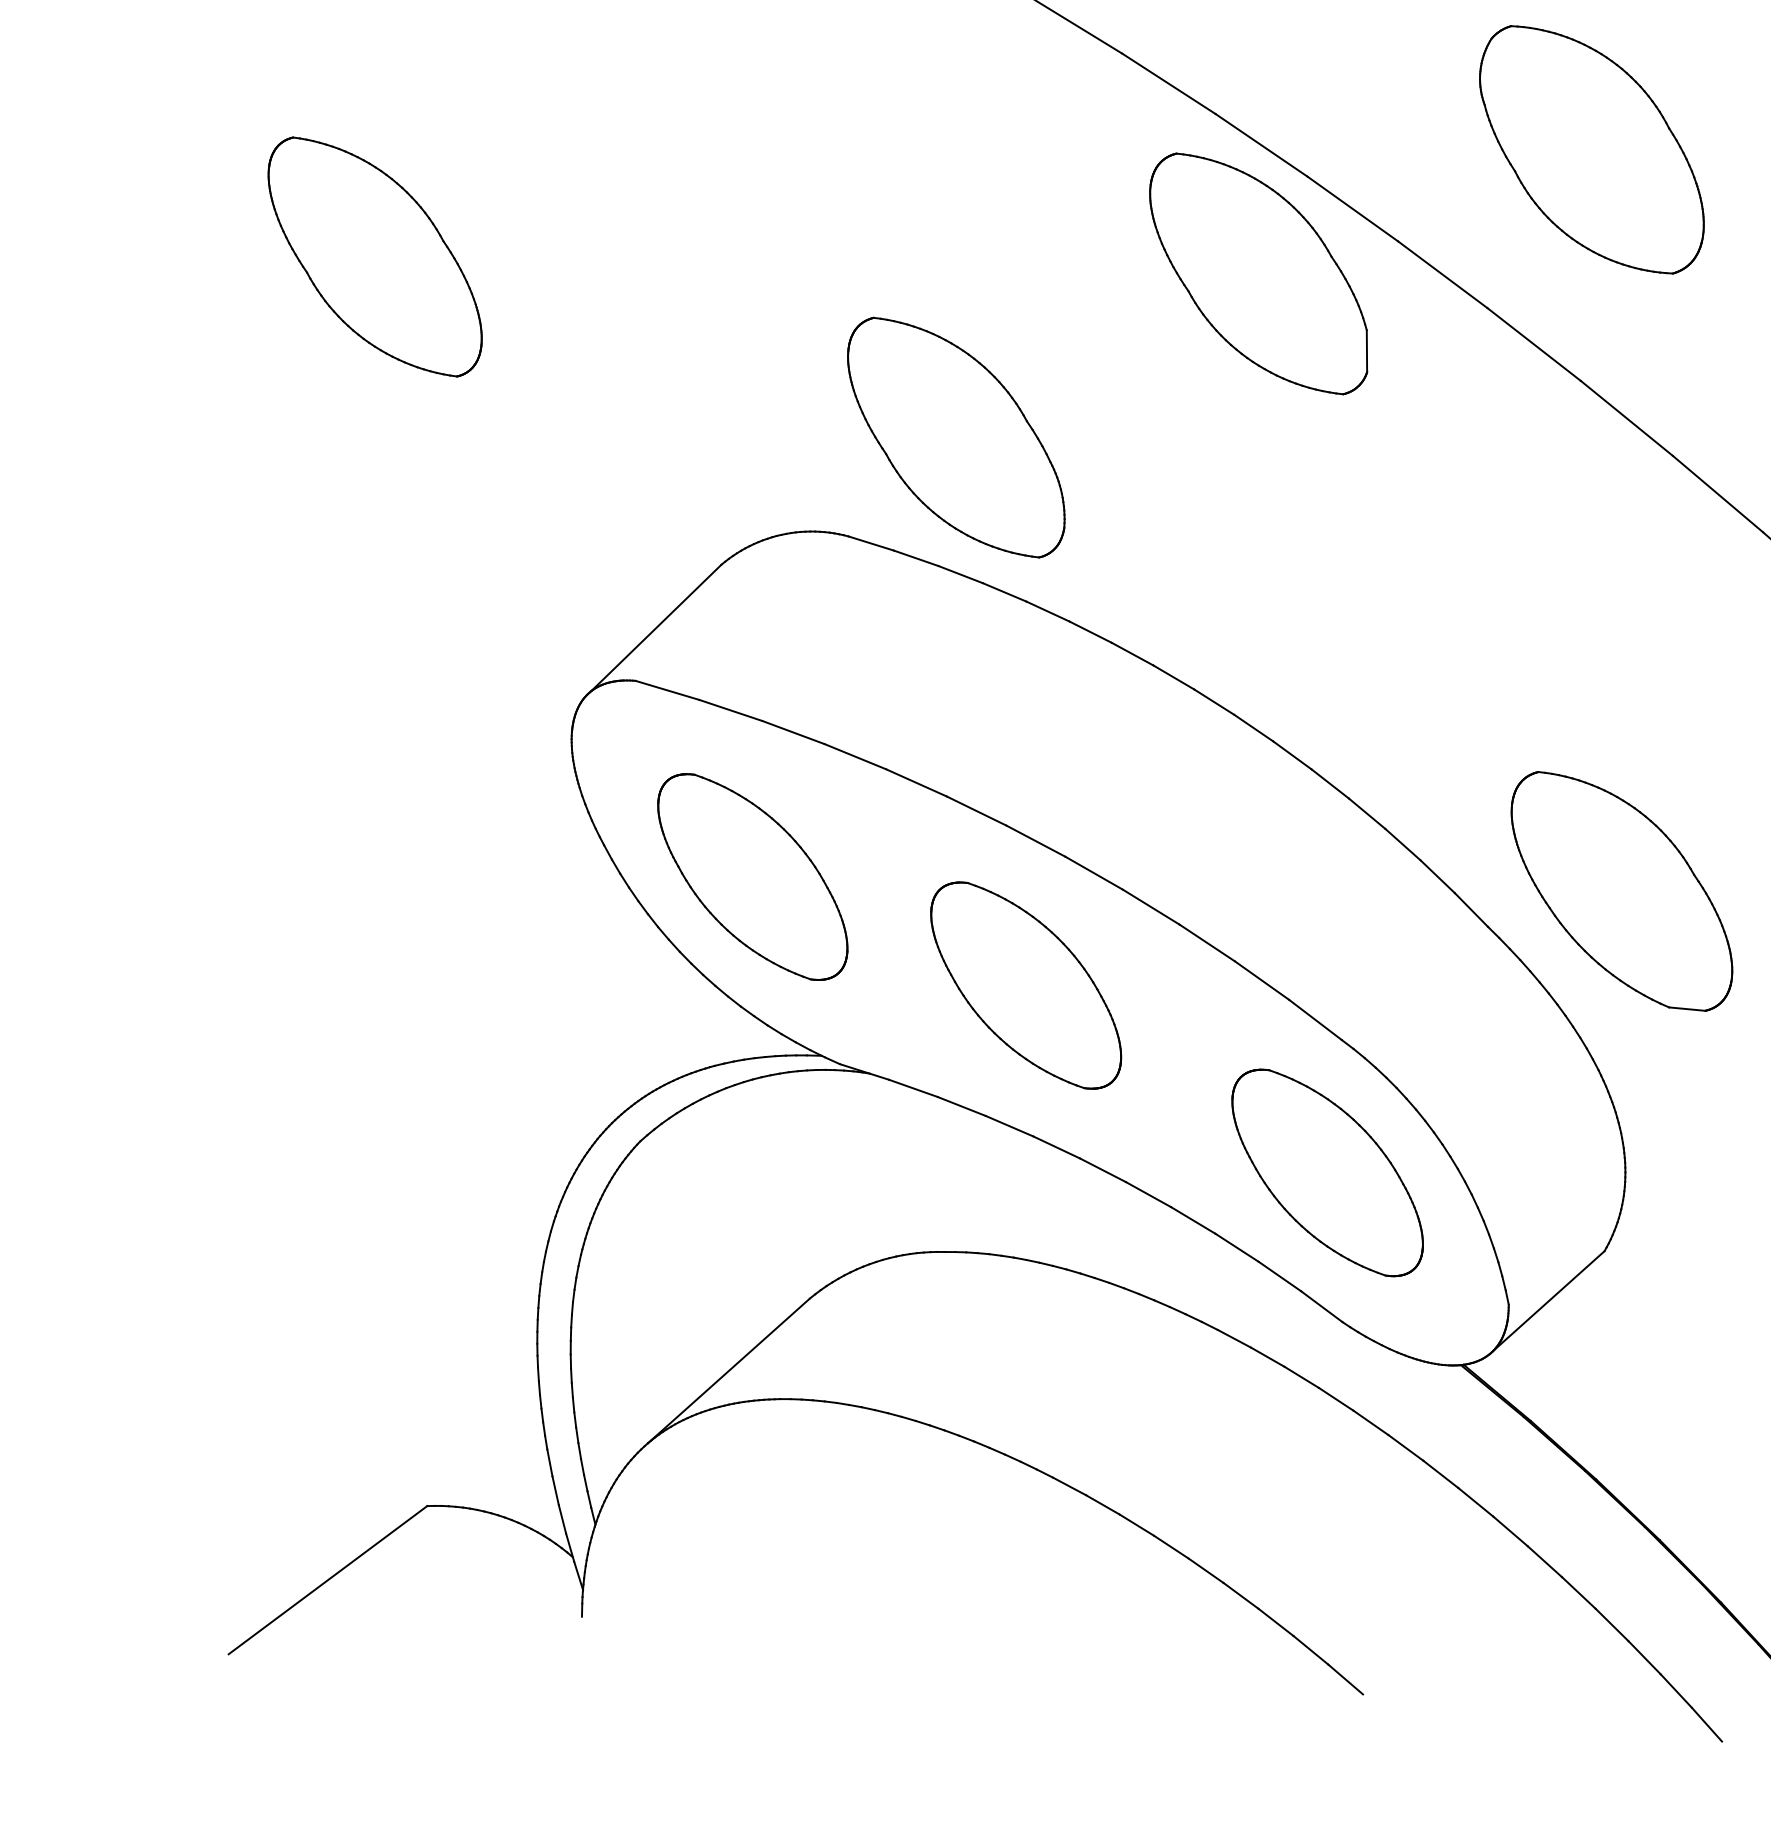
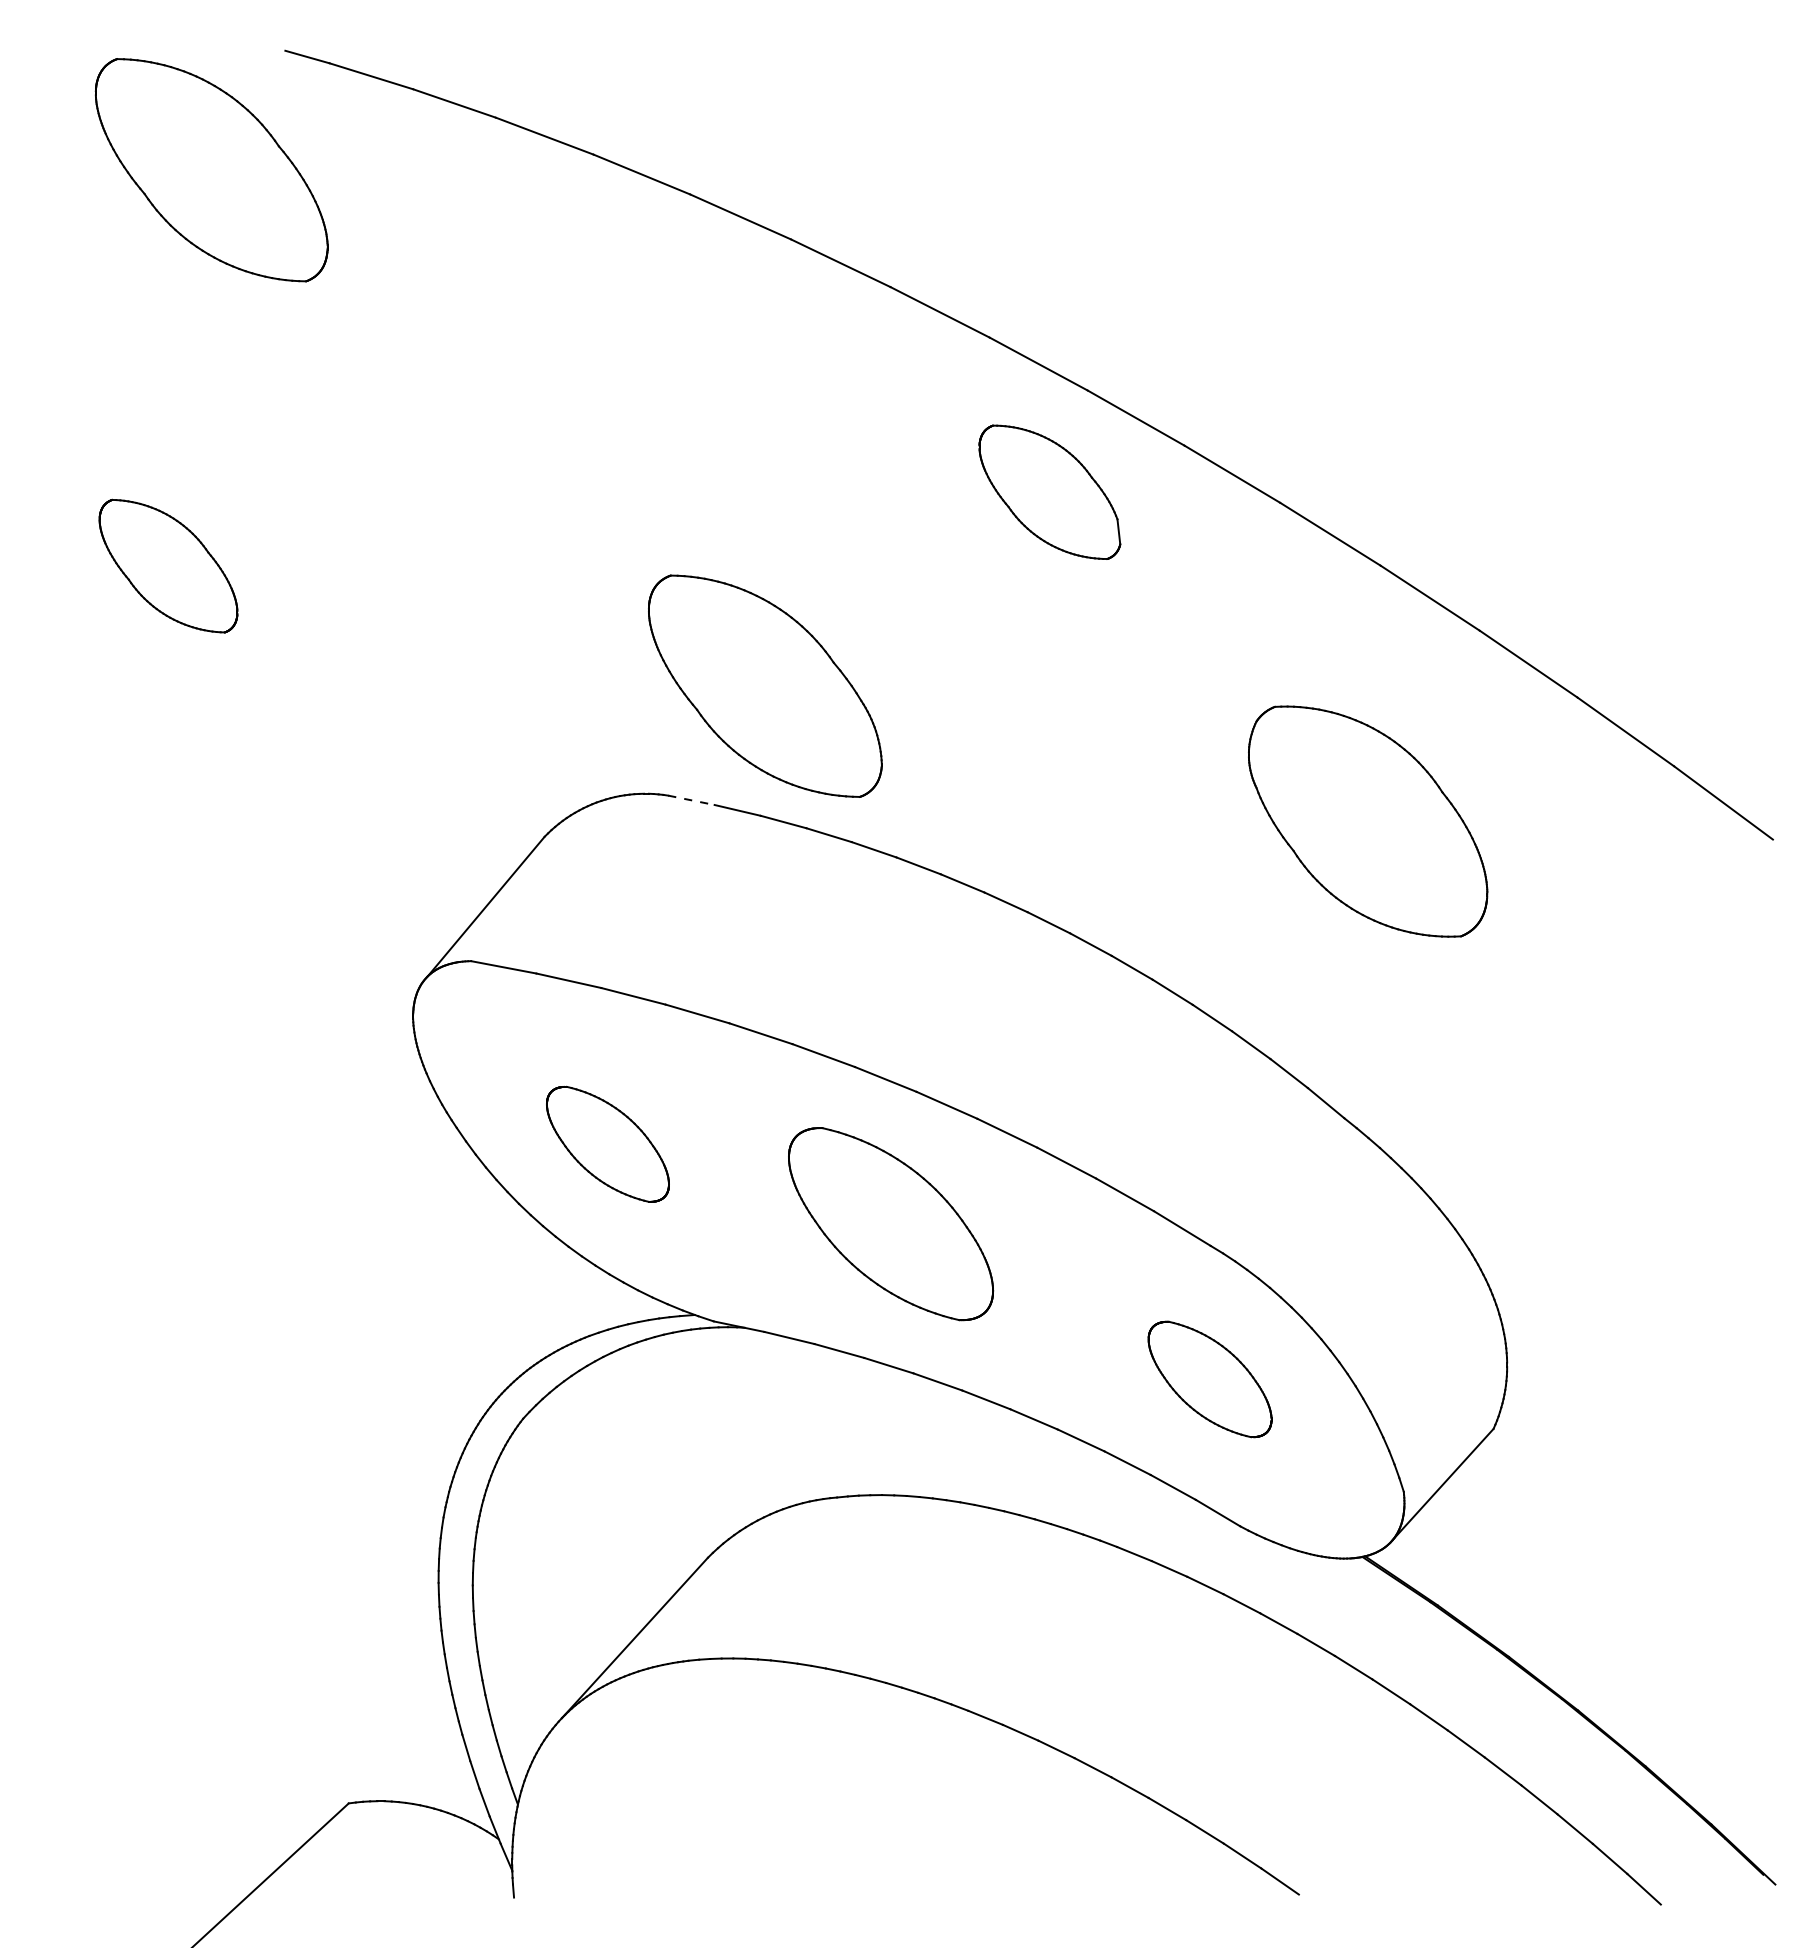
part: (1592, 149) -> (1368, 821), moved
part: (375, 256) -> (168, 565), size x0.6
part: (1259, 274) -> (1049, 492), size x0.6
line: (871, 543) -> (691, 800), solid -> dashed
part: (752, 877) -> (607, 1144), size x0.6
part: (1621, 891) -> (1473, 1069), removed
part: (1327, 1172) -> (1209, 1379), size x0.6

